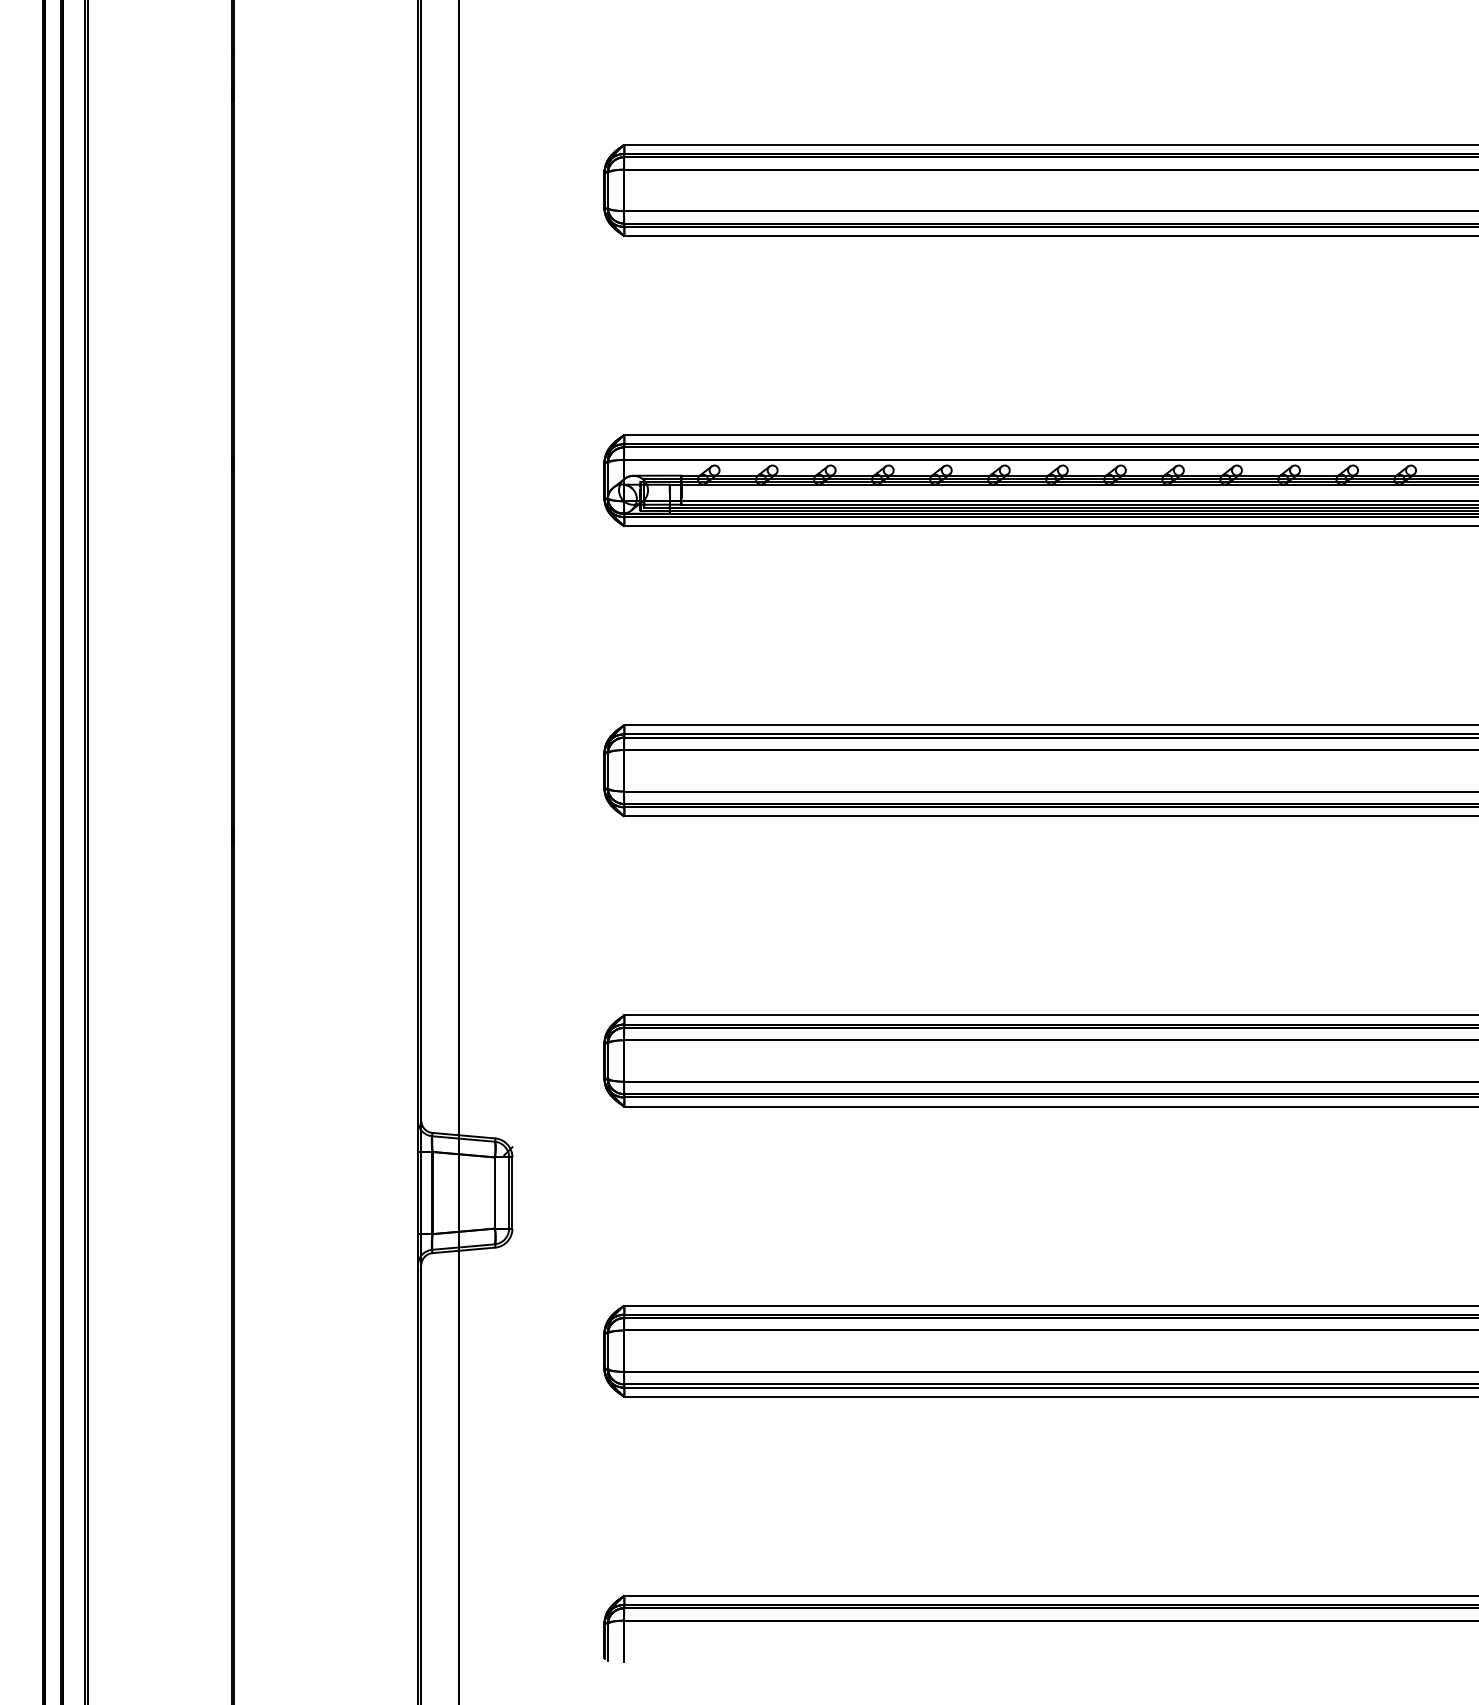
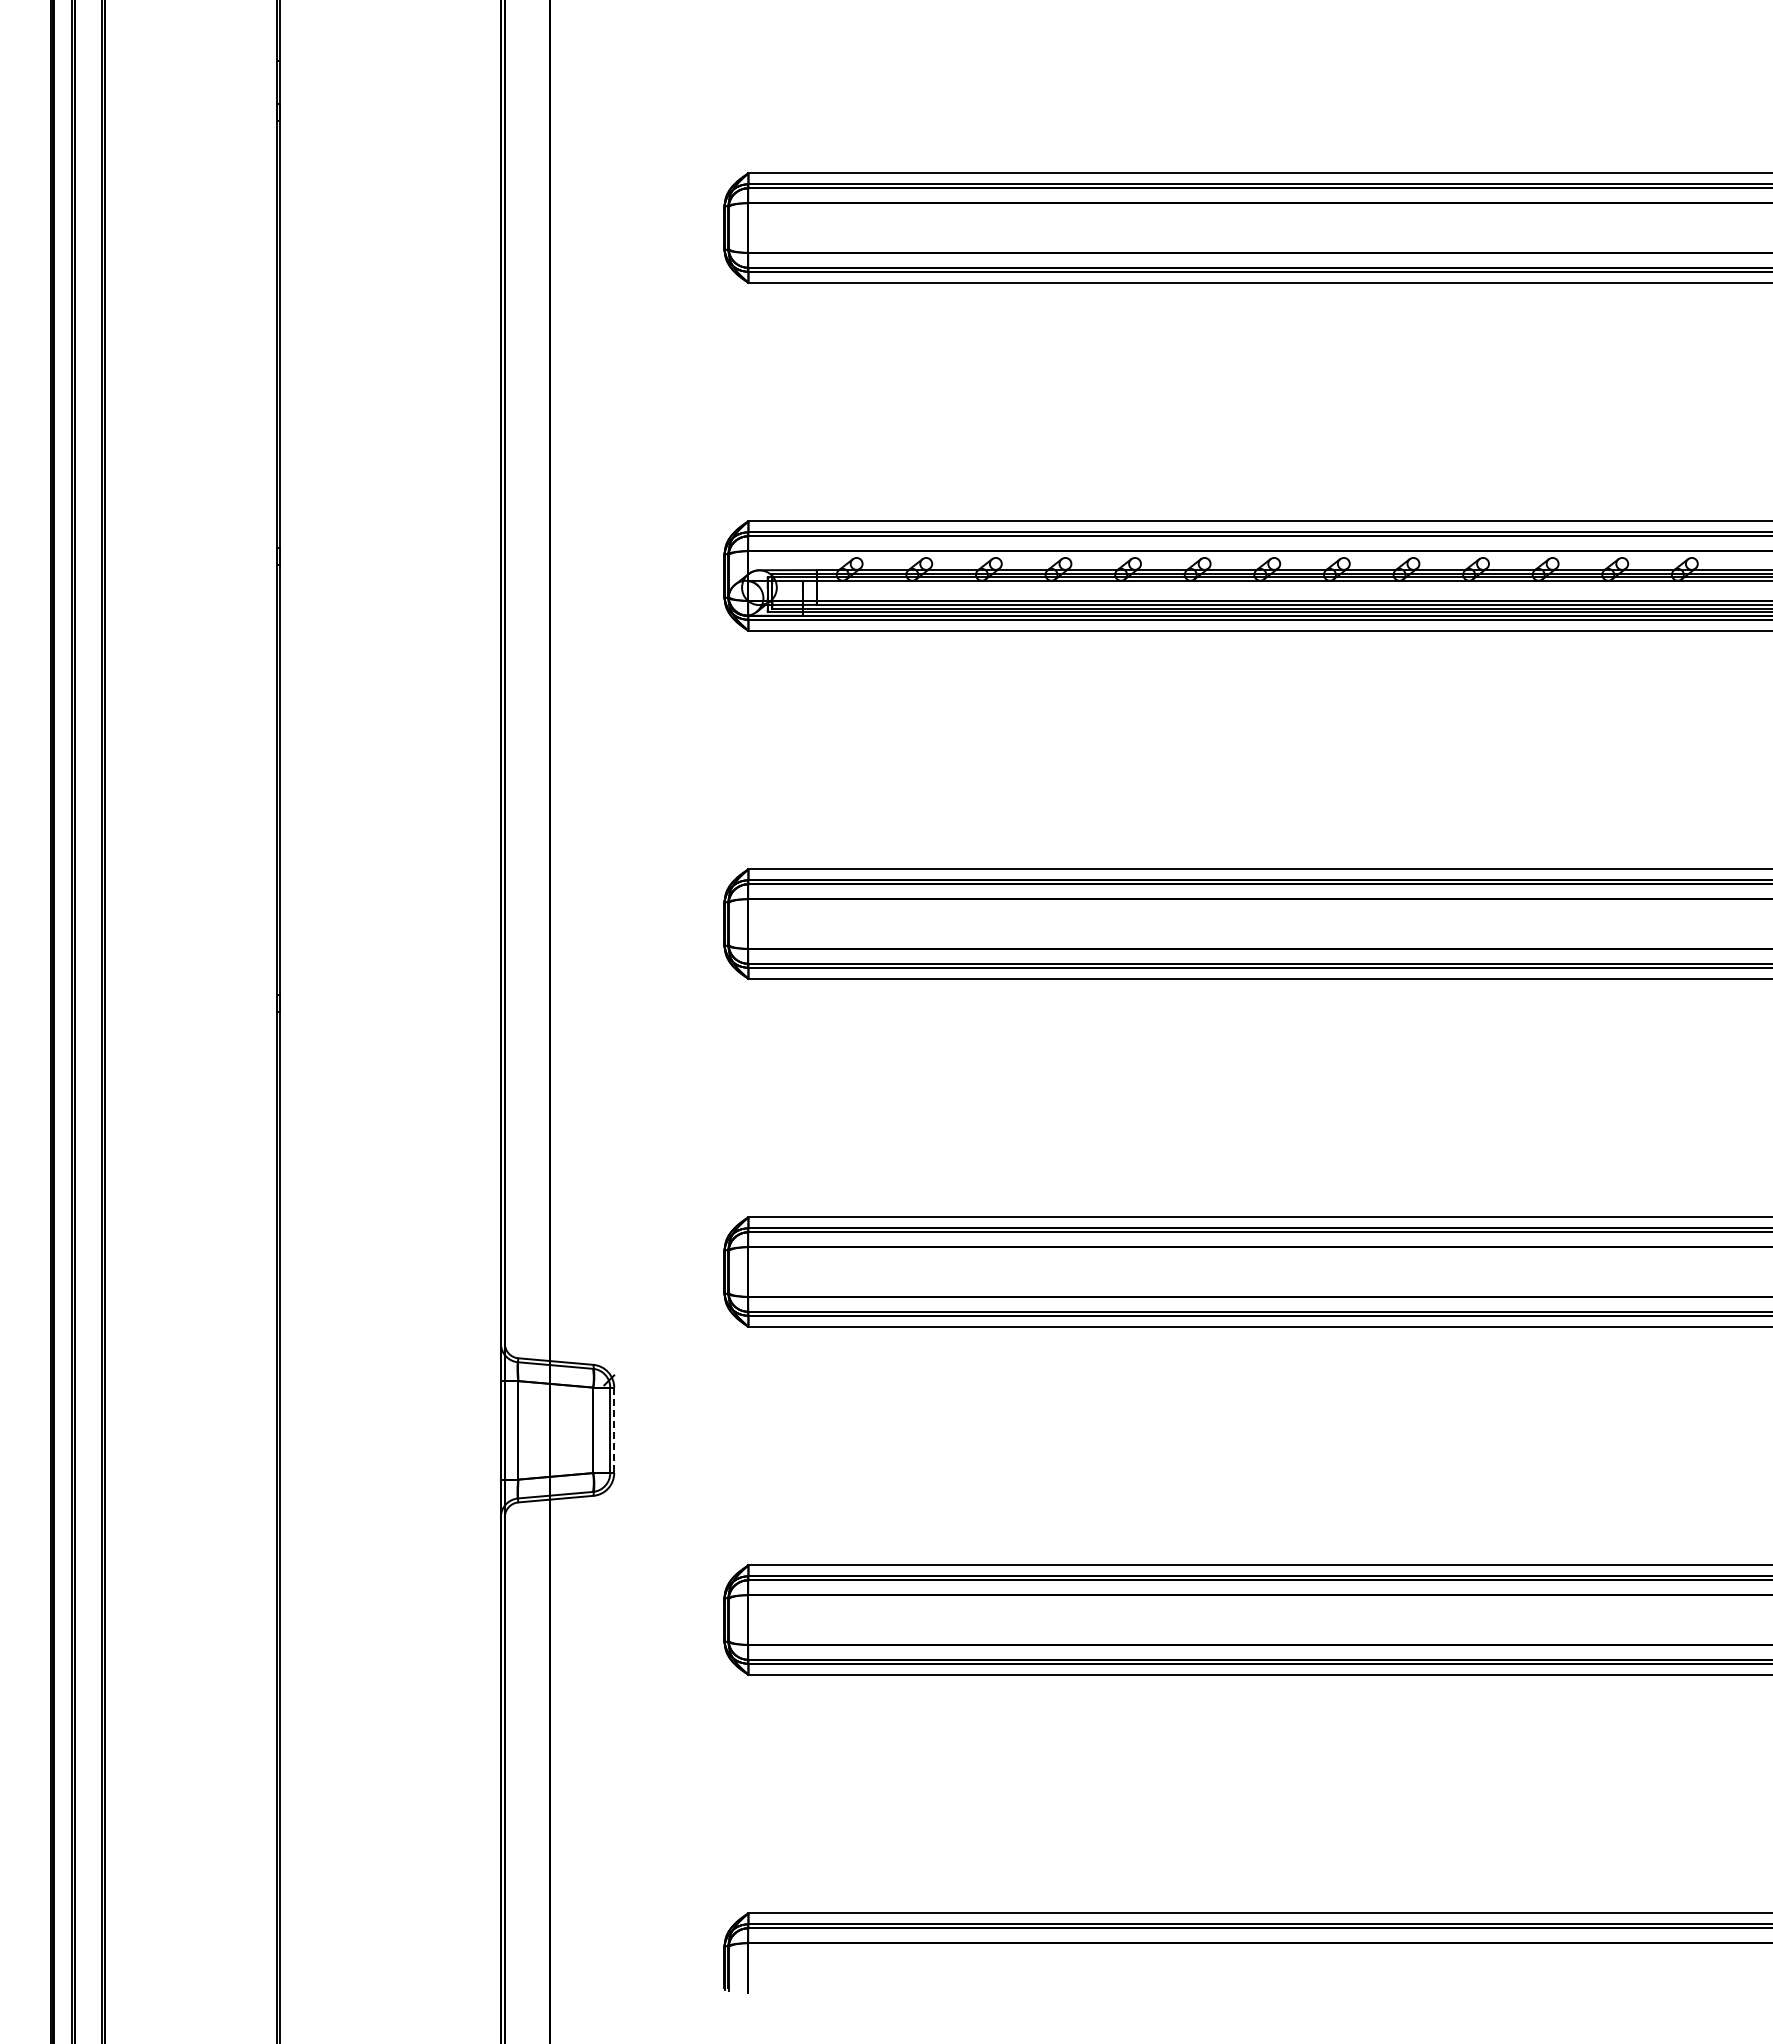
line: (512, 1193) -> (614, 1430), solid -> dashed

